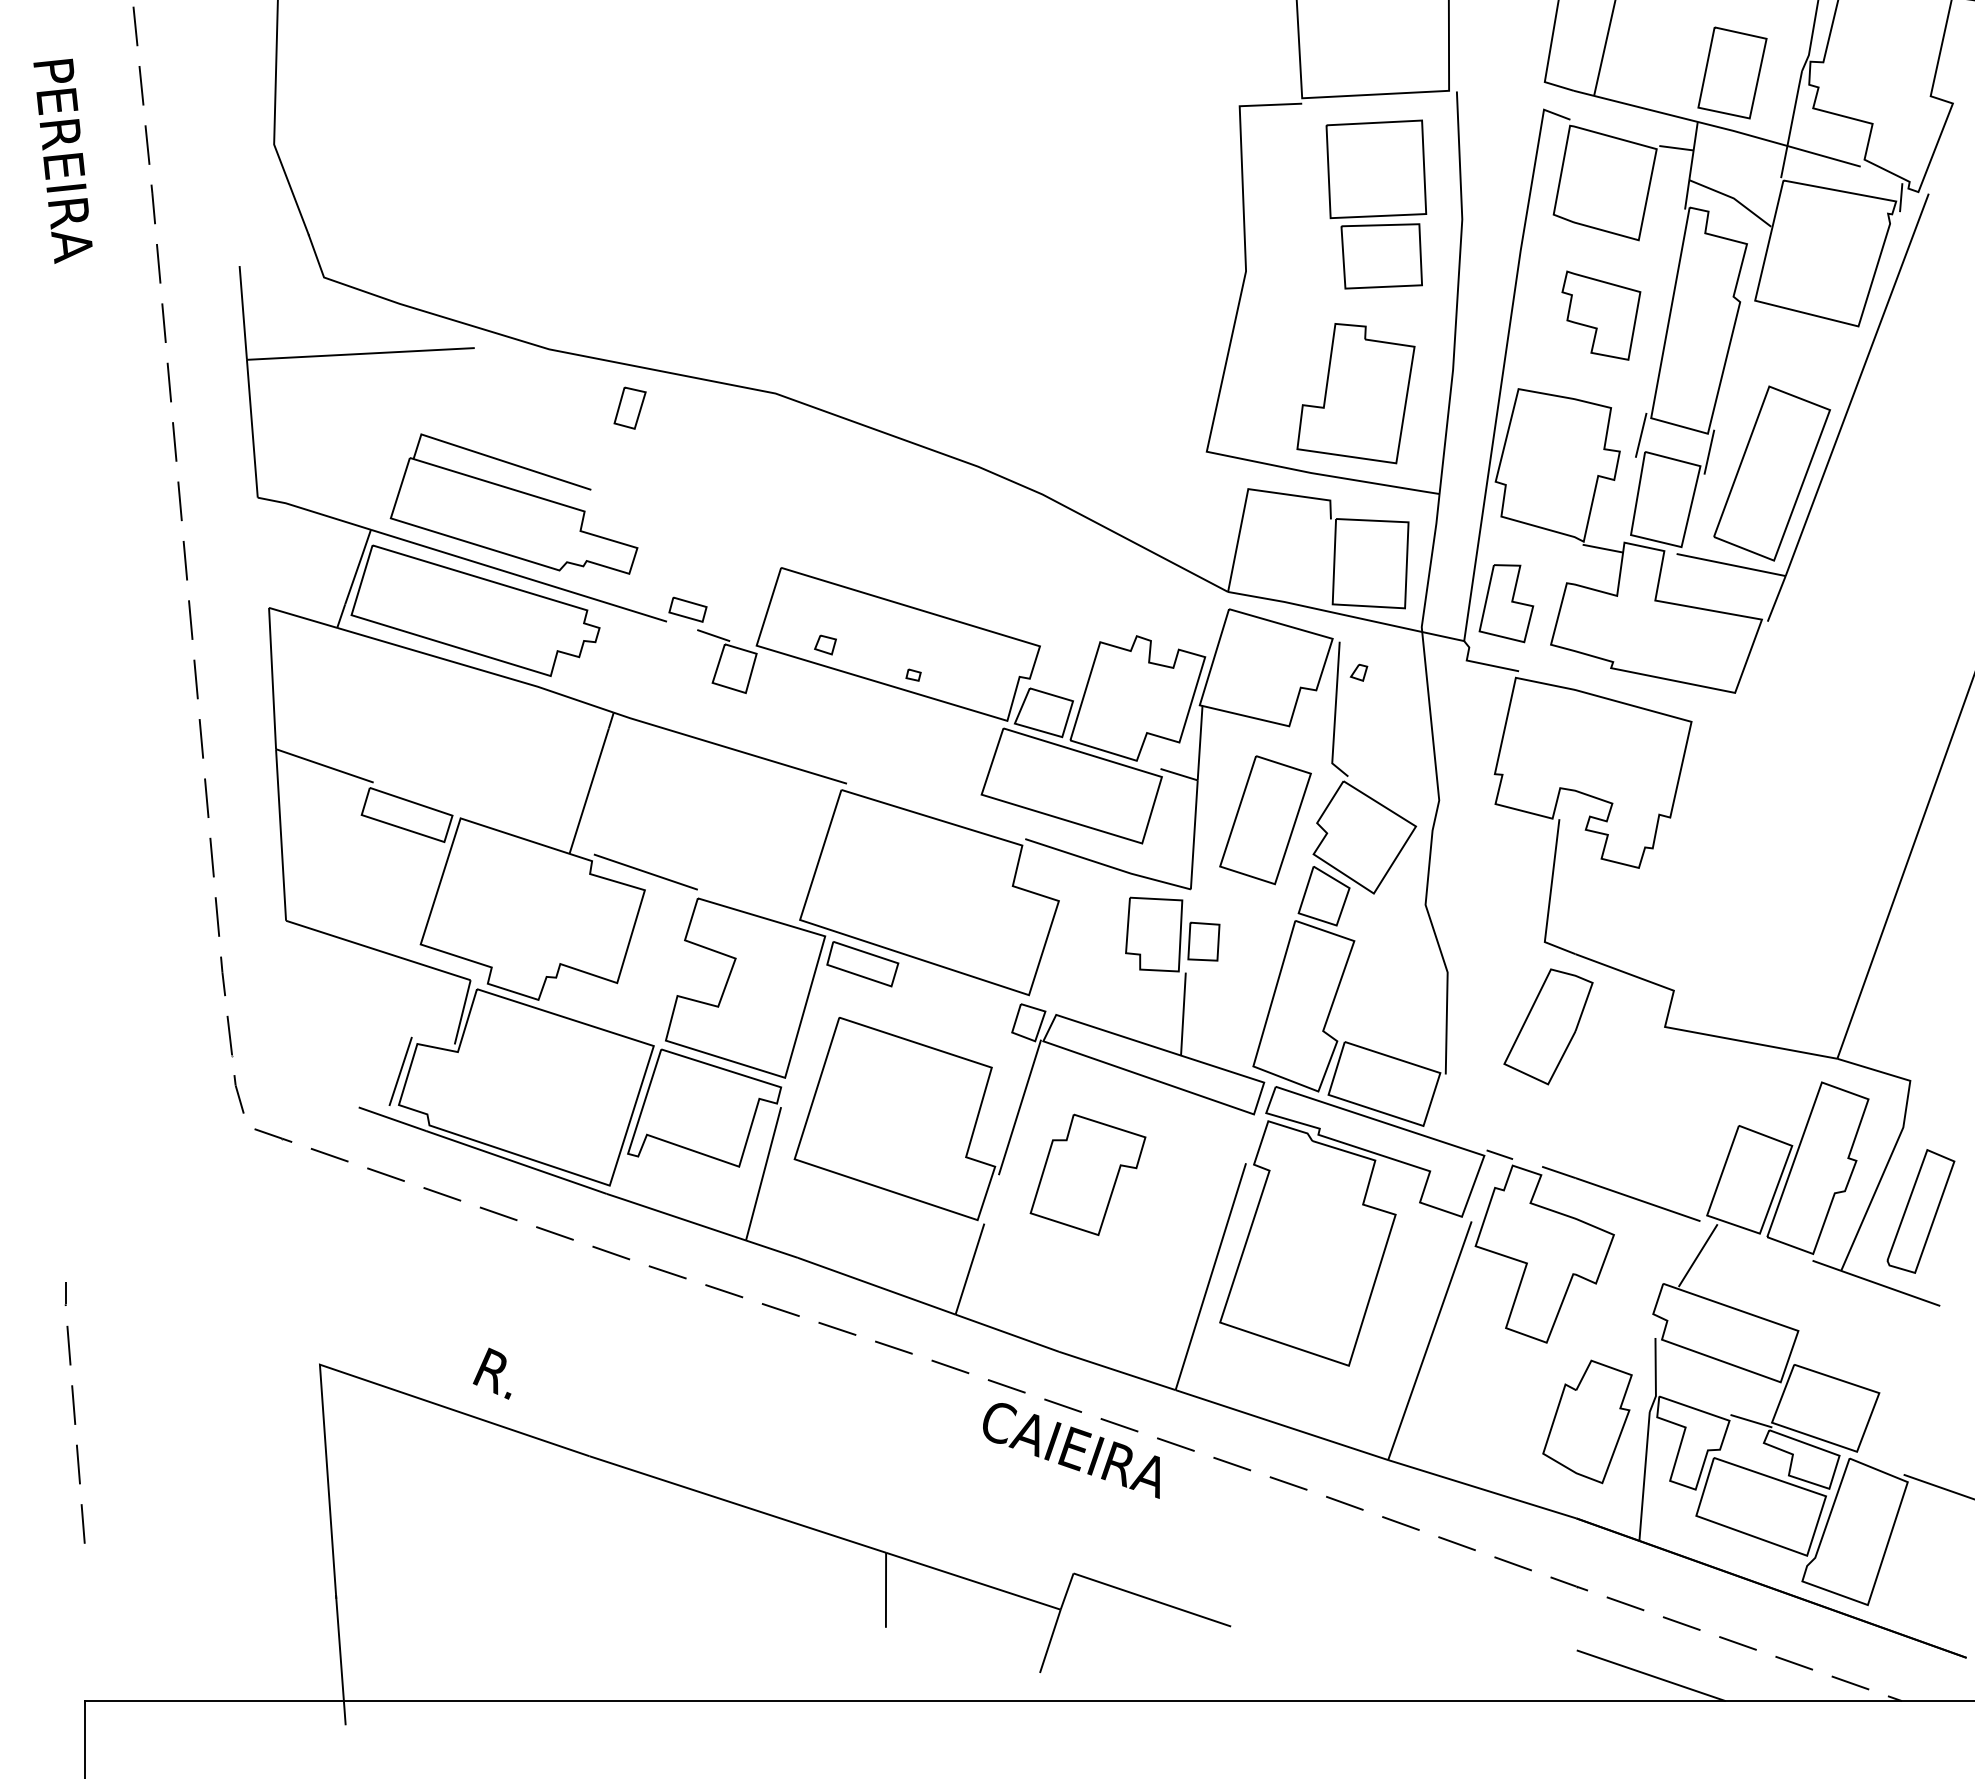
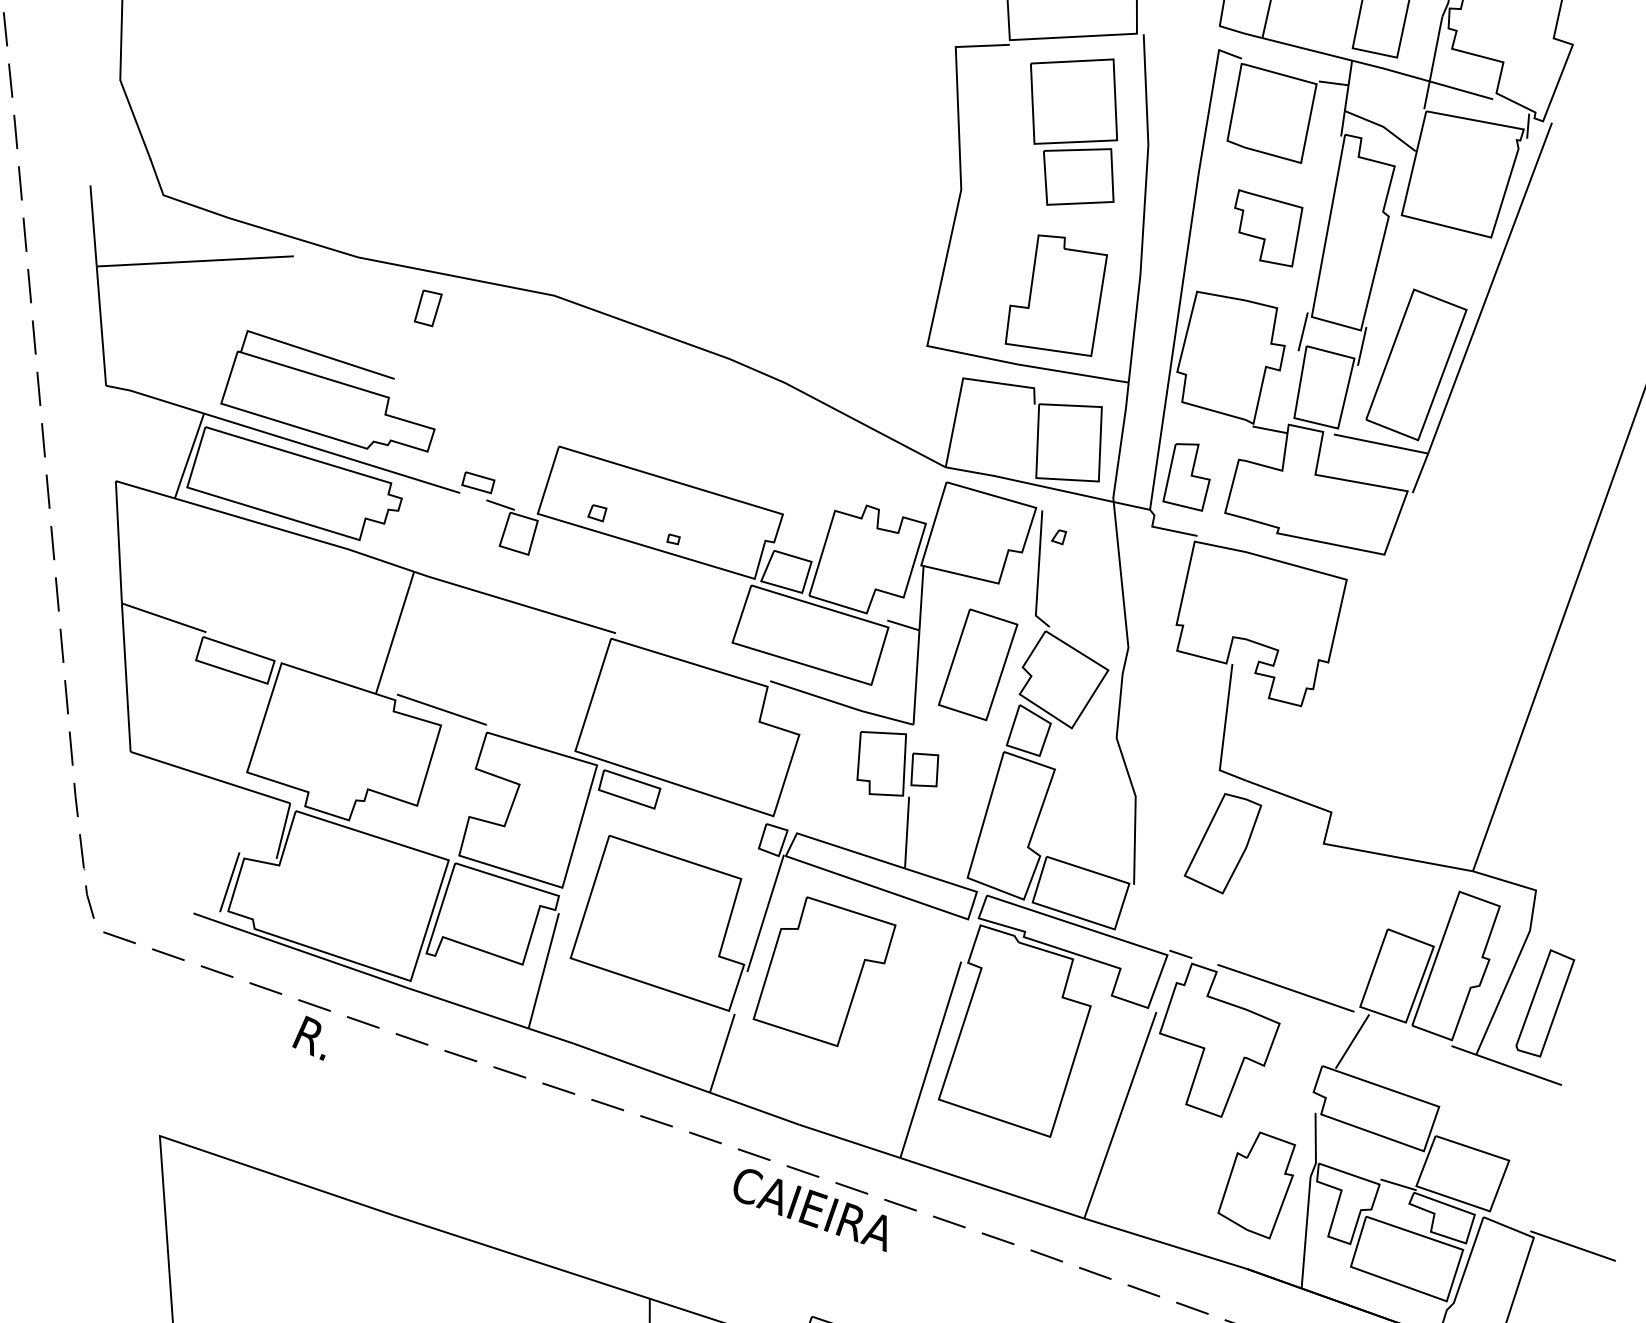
part: (1087, 1174) -> (824, 971), size x1.43
text: (491, 1373) -> (308, 1038), moved

